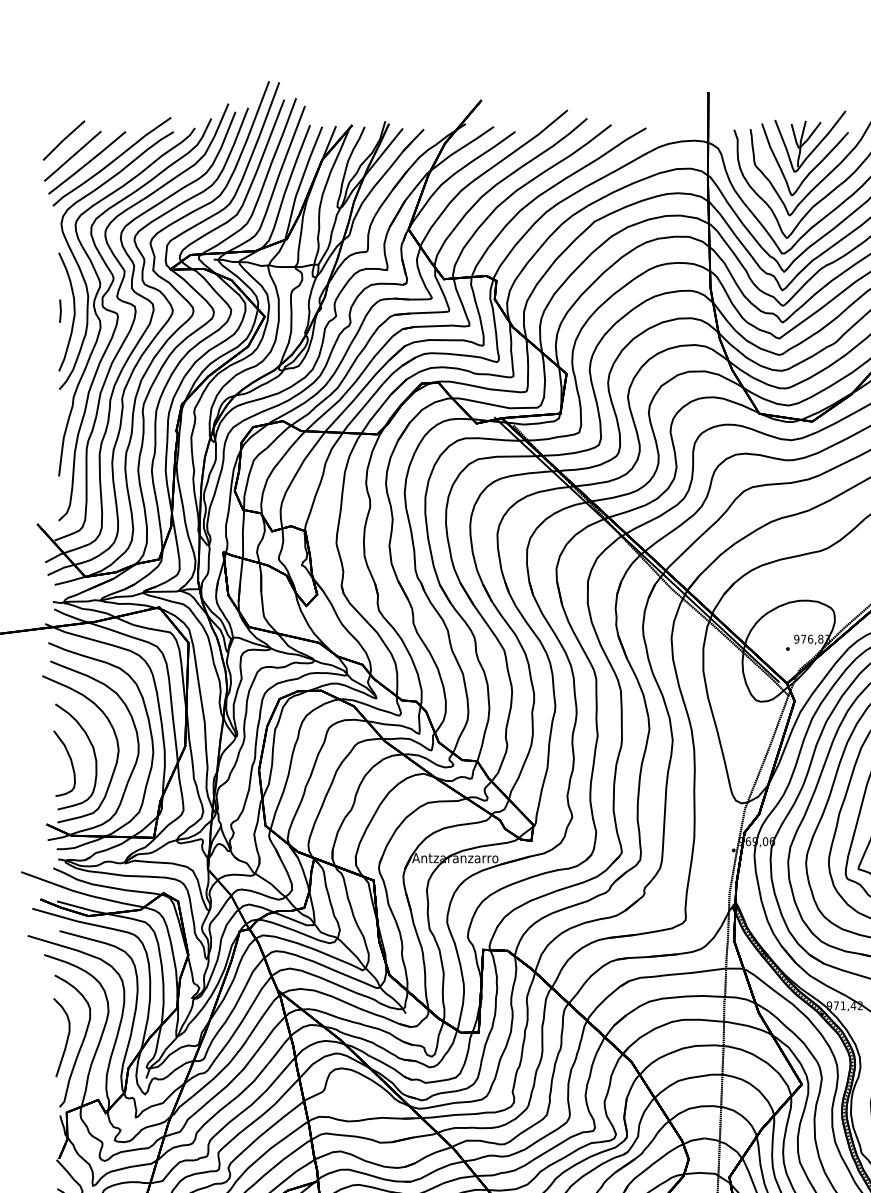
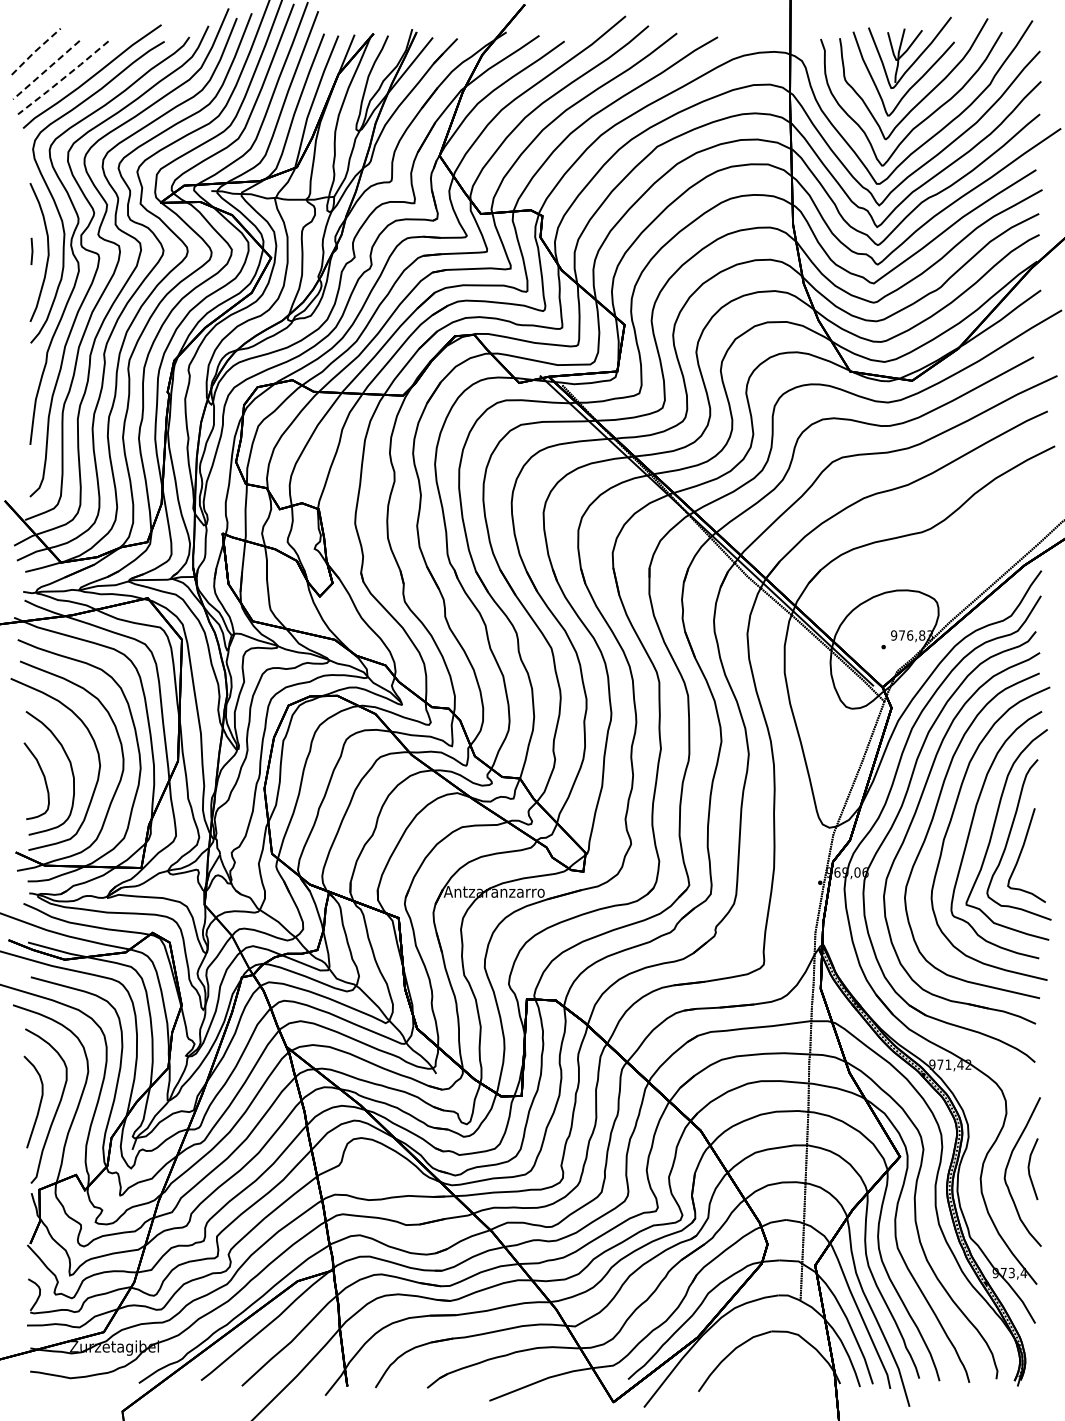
line: (63, 140) -> (35, 51), solid -> dashed
line: (72, 156) -> (46, 70), solid -> dashed
line: (87, 163) -> (63, 78), solid -> dashed

